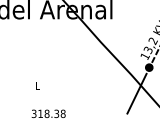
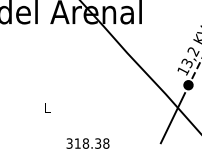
text: (48, 113) -> (87, 143), moved

